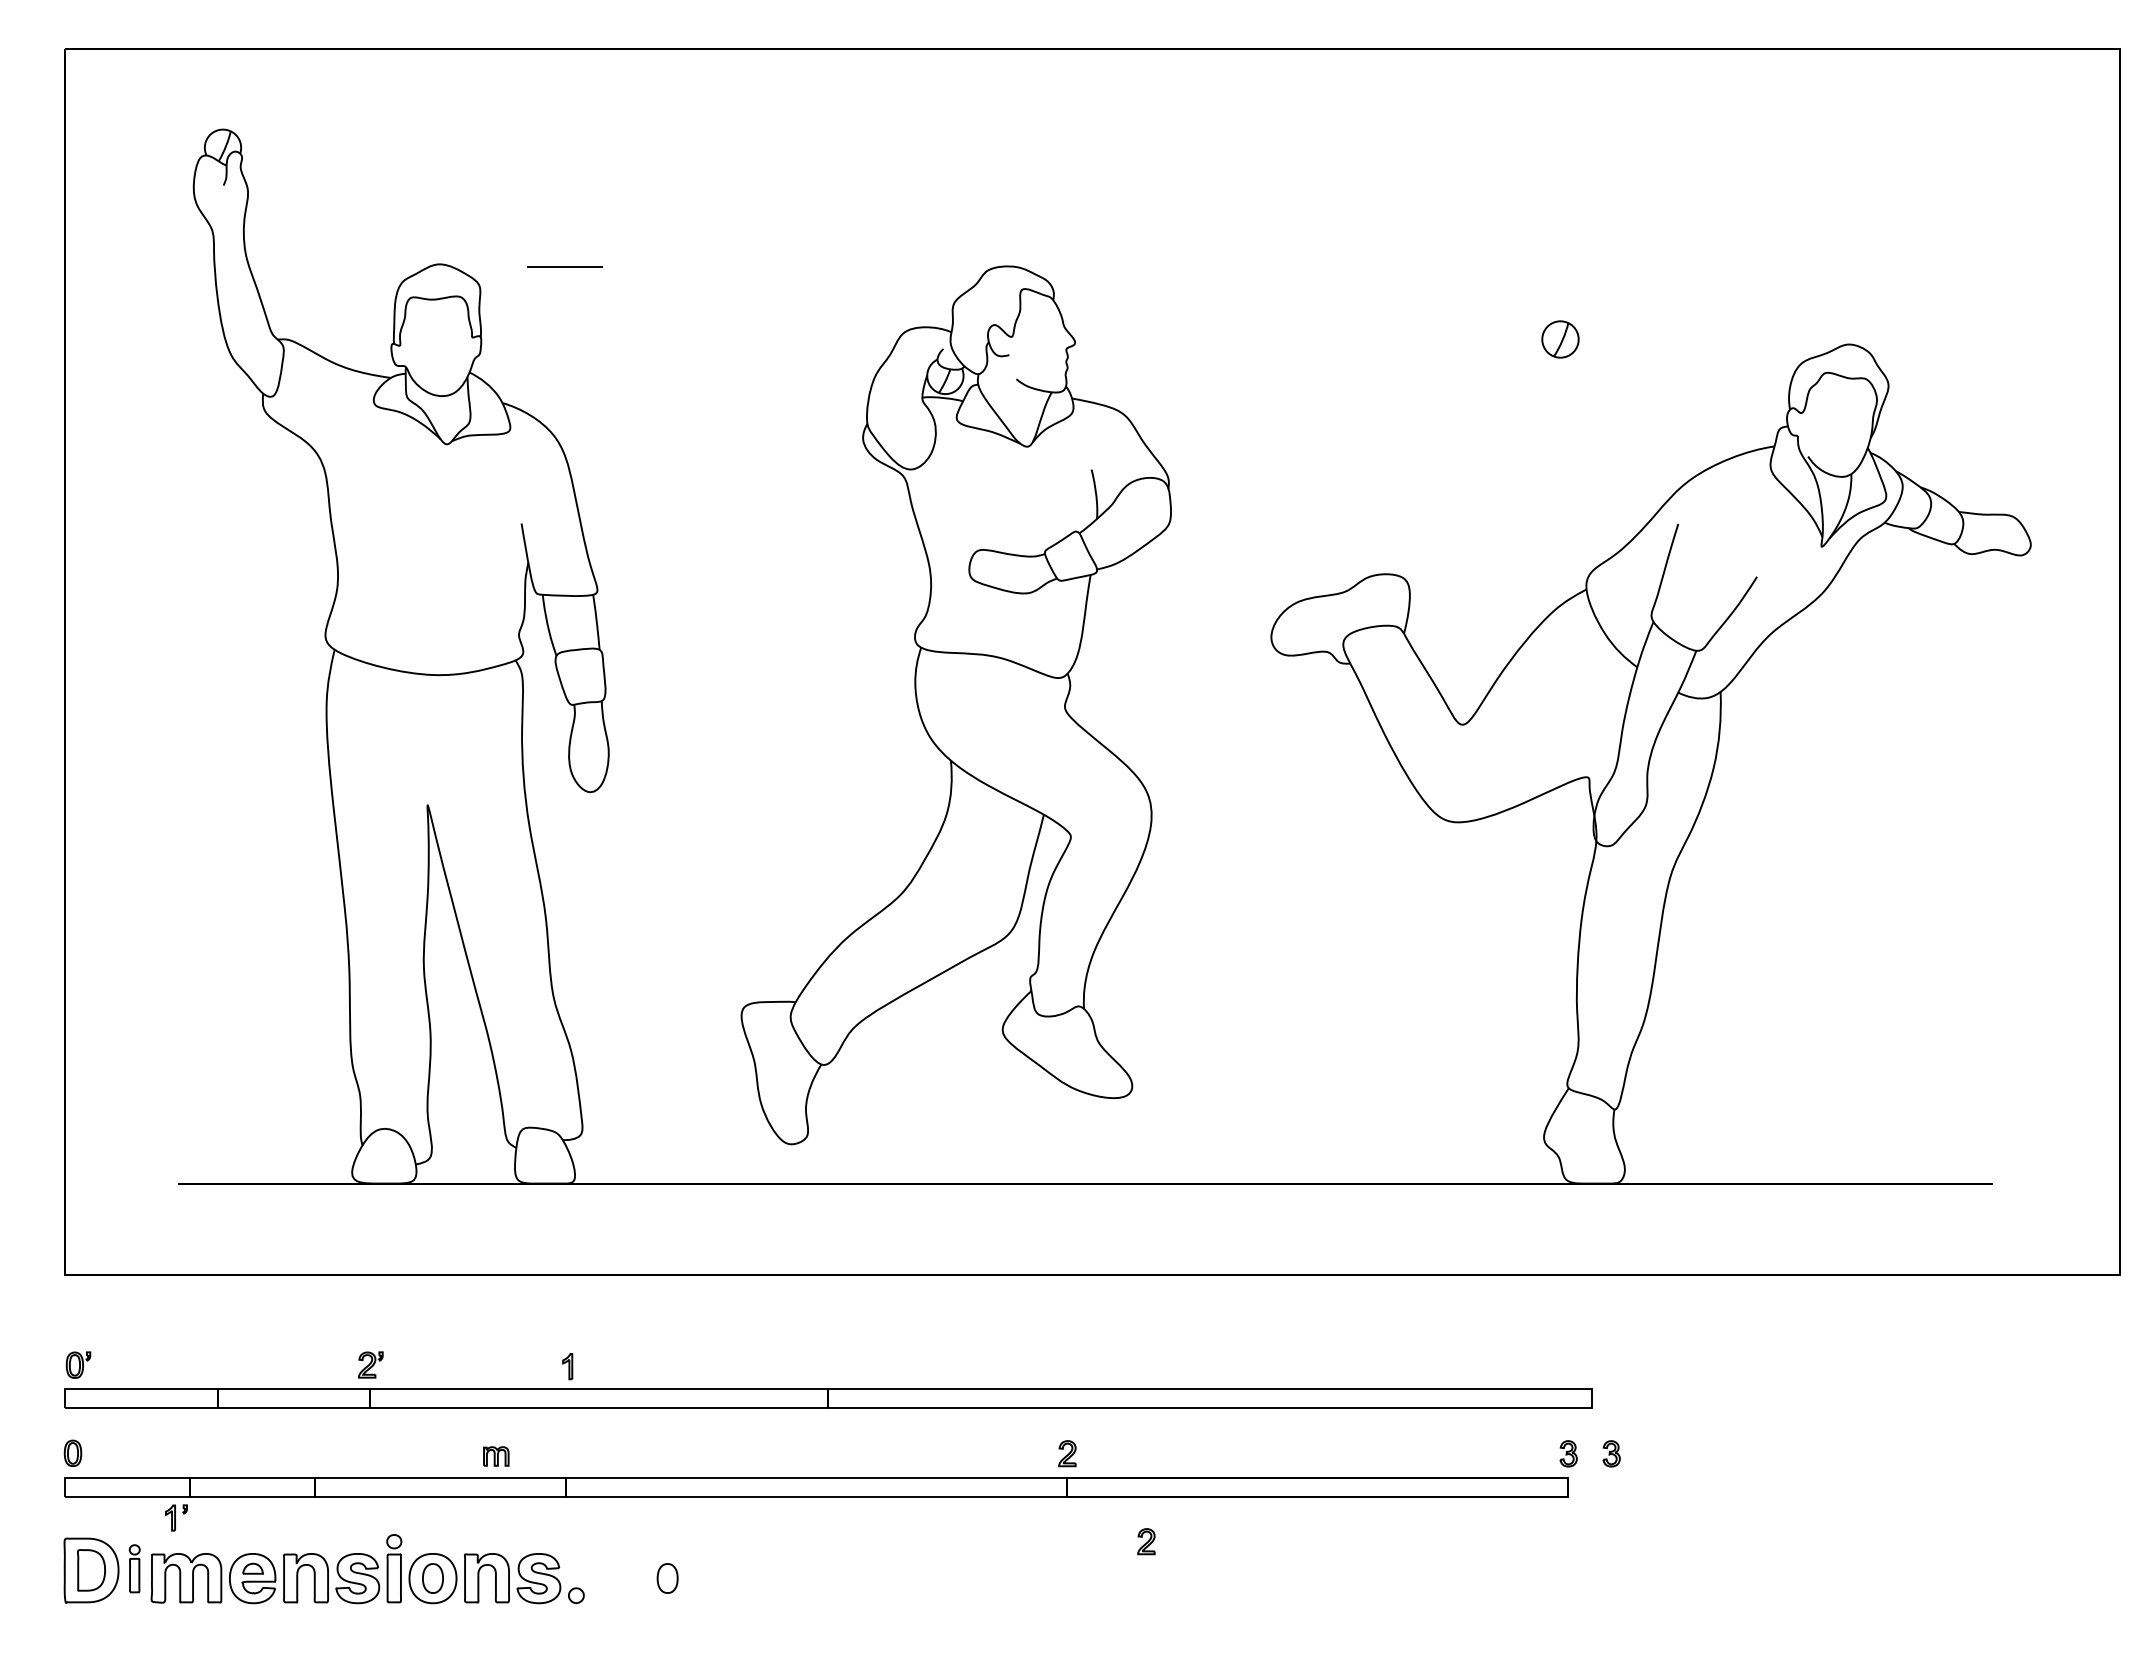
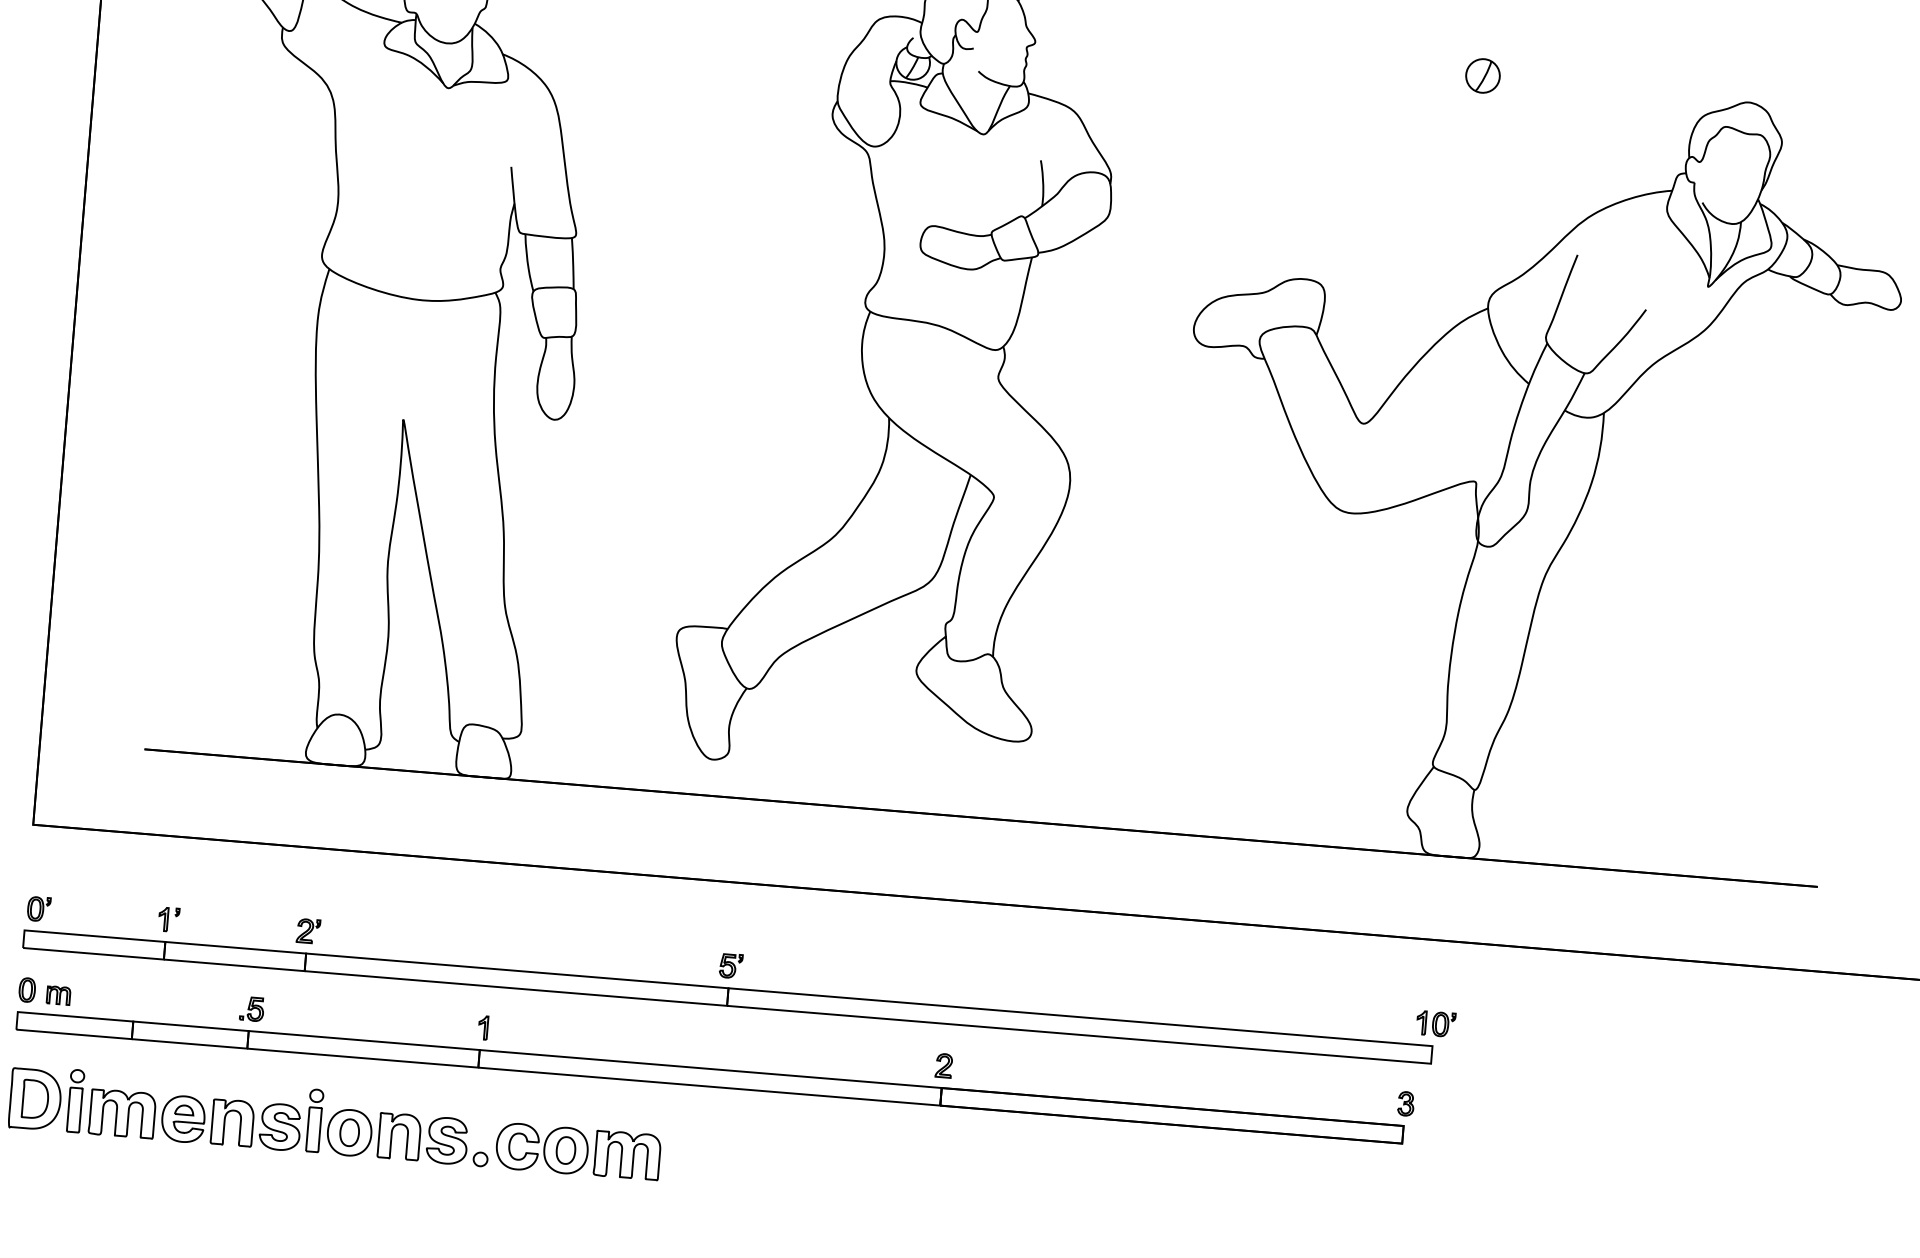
part: (828, 1364) -> (730, 965), added
part: (1593, 1364) -> (1435, 1023), added
part: (567, 1366) -> (483, 1027), moved
part: (316, 1453) -> (251, 1008), added
part: (1611, 1453) -> (1445, 1106), removed
part: (496, 1456) -> (58, 995), moved
part: (176, 1517) -> (169, 919), moved
part: (1146, 1541) -> (1010, 1152), removed
part: (134, 1568) -> (75, 1100), size x1.43
part: (680, 1578) -> (577, 1151), added

